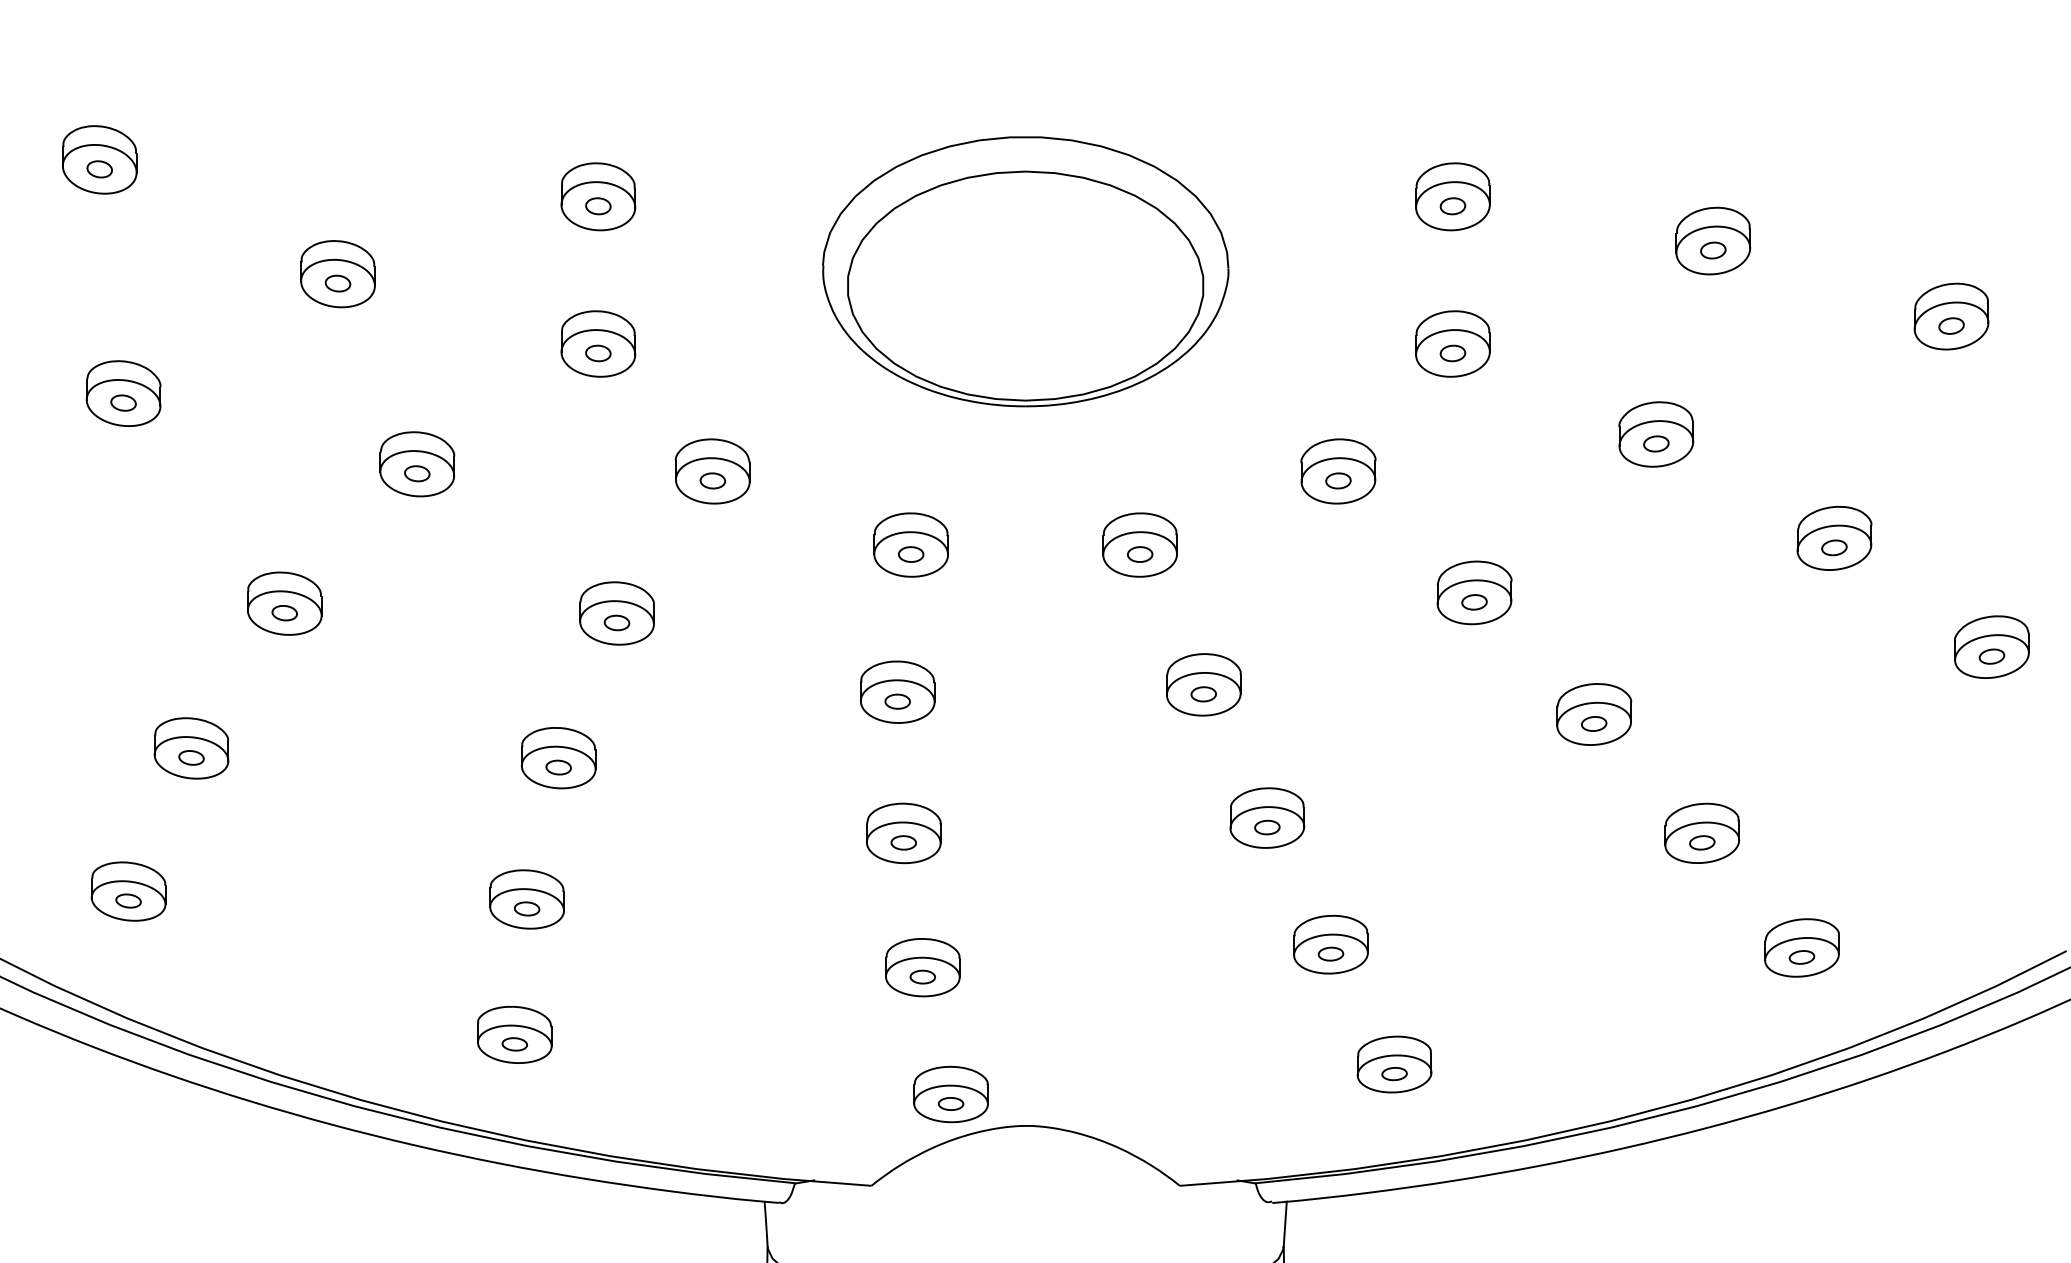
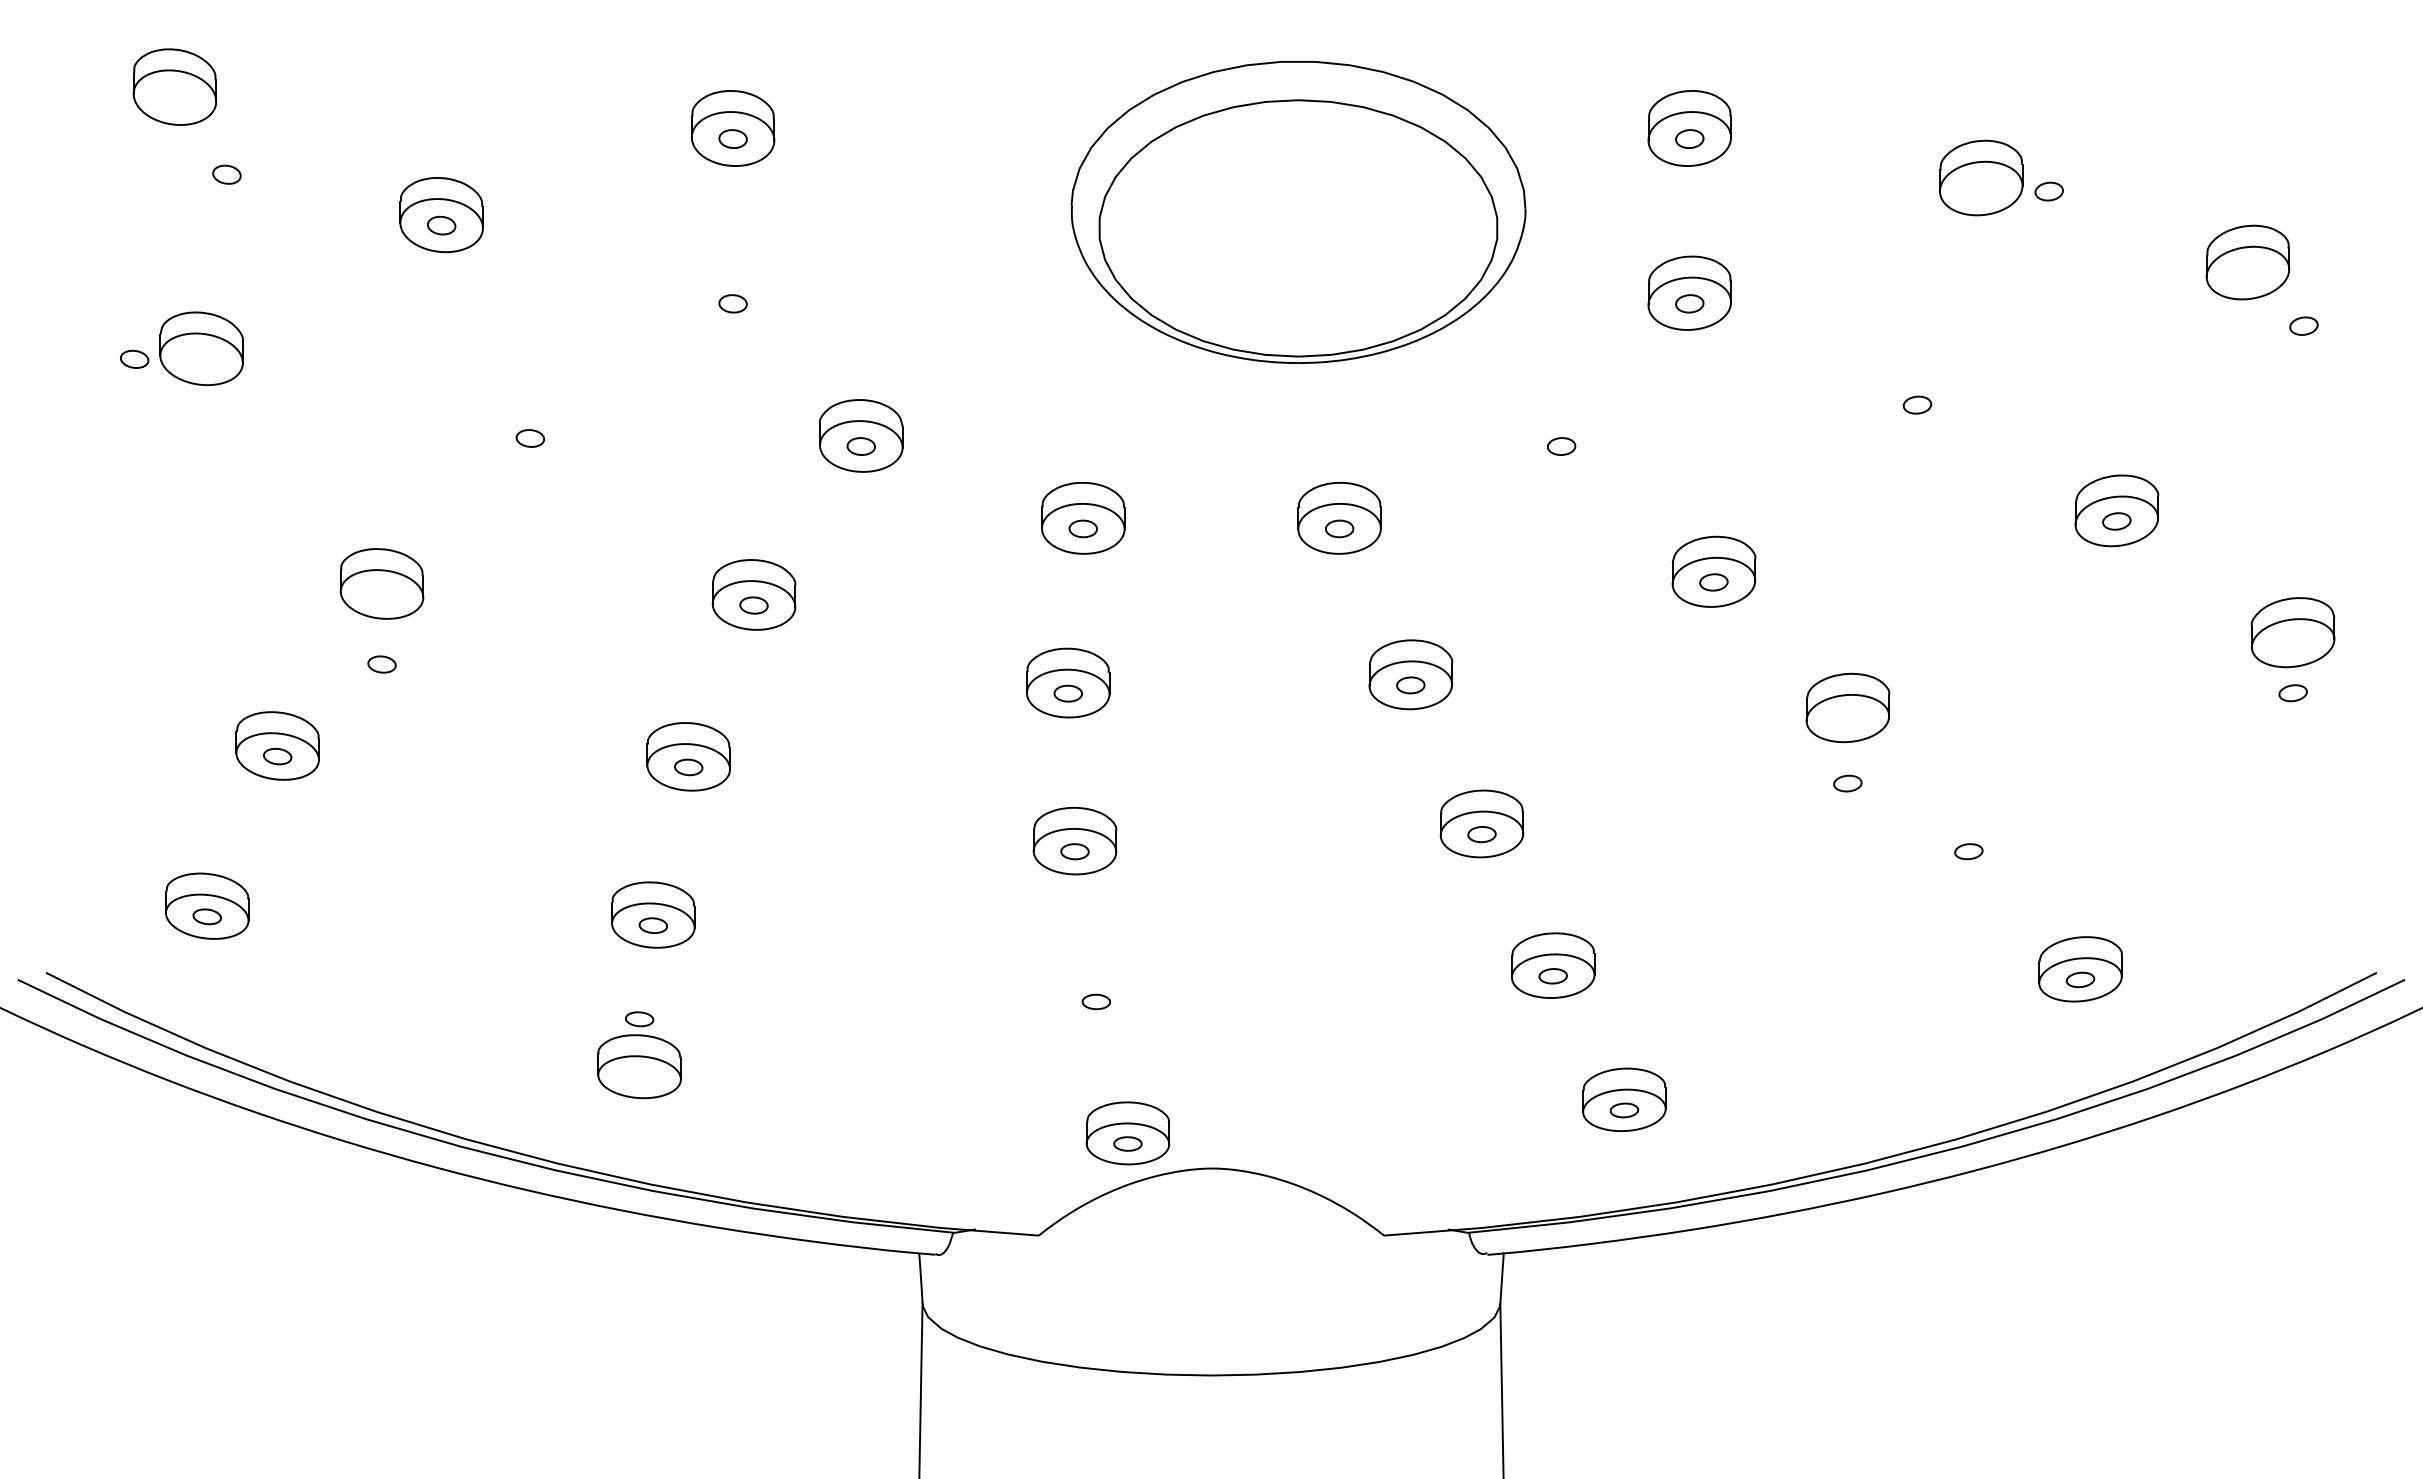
part: (99, 169) -> (226, 174), moved
part: (1712, 250) -> (2048, 191), moved
part: (1025, 271) -> (1298, 212), moved
part: (1951, 325) -> (2303, 325), moved
part: (598, 343) -> (733, 292), removed
part: (123, 402) -> (134, 358), moved
part: (1656, 434) -> (1917, 394), removed
part: (417, 463) -> (530, 427), removed
part: (1338, 471) -> (1561, 435), removed
part: (284, 613) -> (381, 664), moved
part: (1991, 656) -> (2292, 693), moved
part: (1593, 723) -> (1847, 783), moved
part: (1701, 833) -> (1968, 841), removed
part: (922, 967) -> (1096, 991), removed
part: (514, 1044) -> (639, 1019), moved

